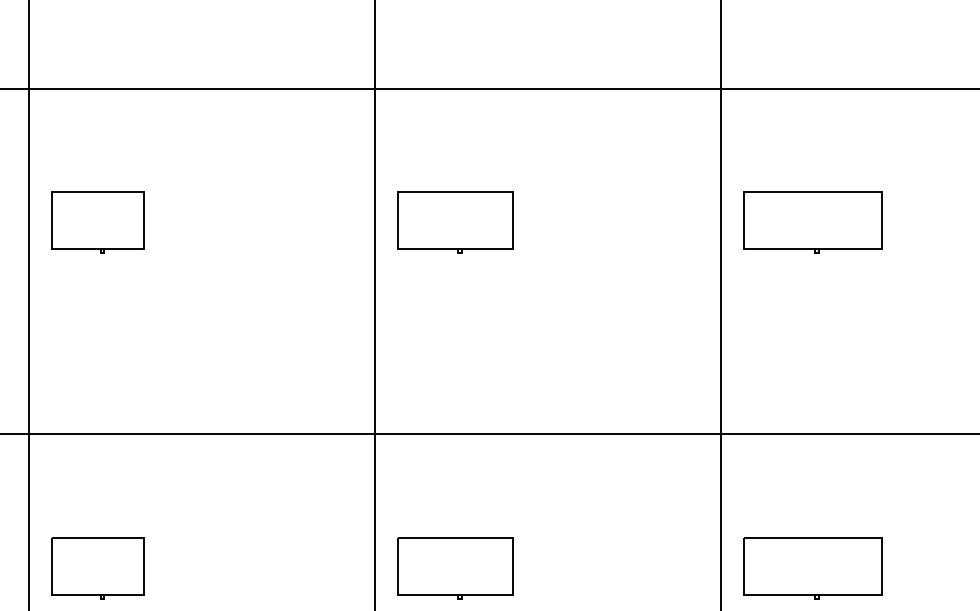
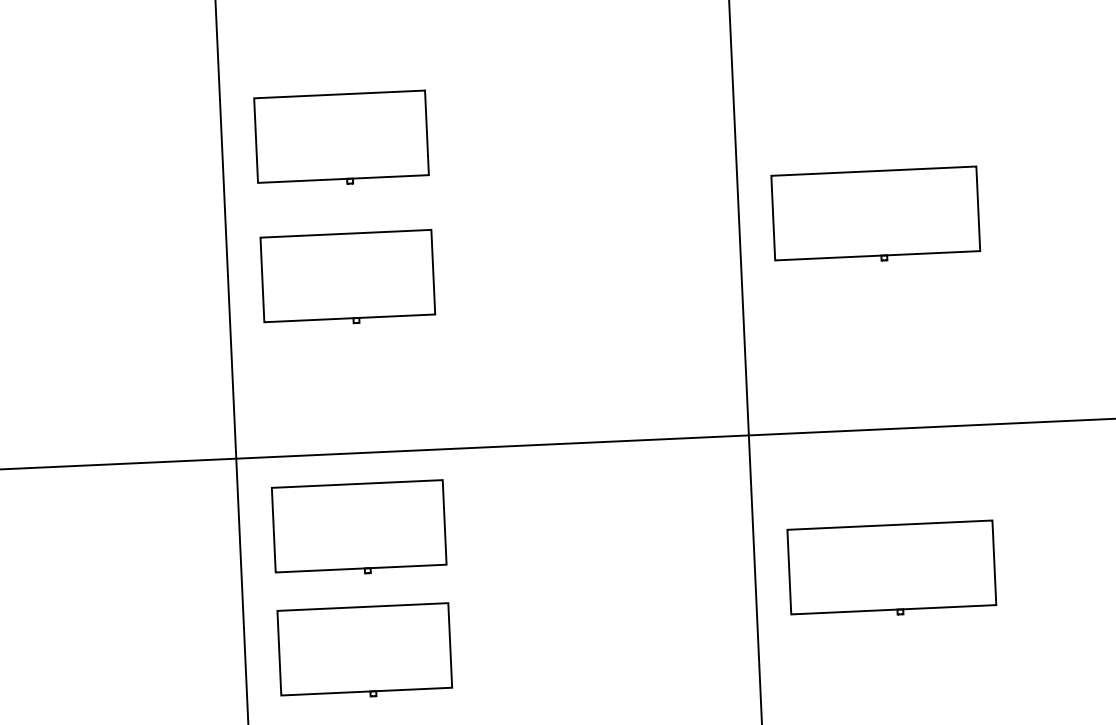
part: (812, 222) -> (875, 215), moved
part: (455, 316) -> (348, 278), added
part: (455, 485) -> (359, 528), added
part: (812, 568) -> (891, 570), moved

